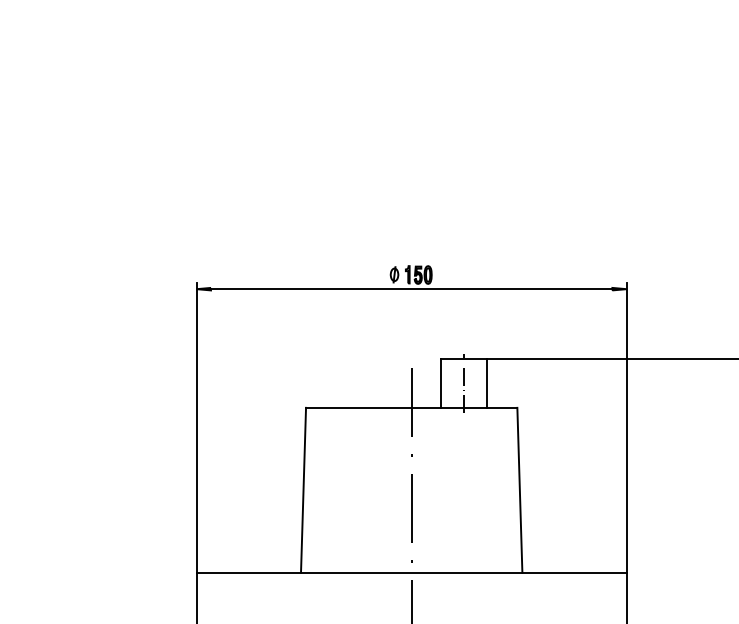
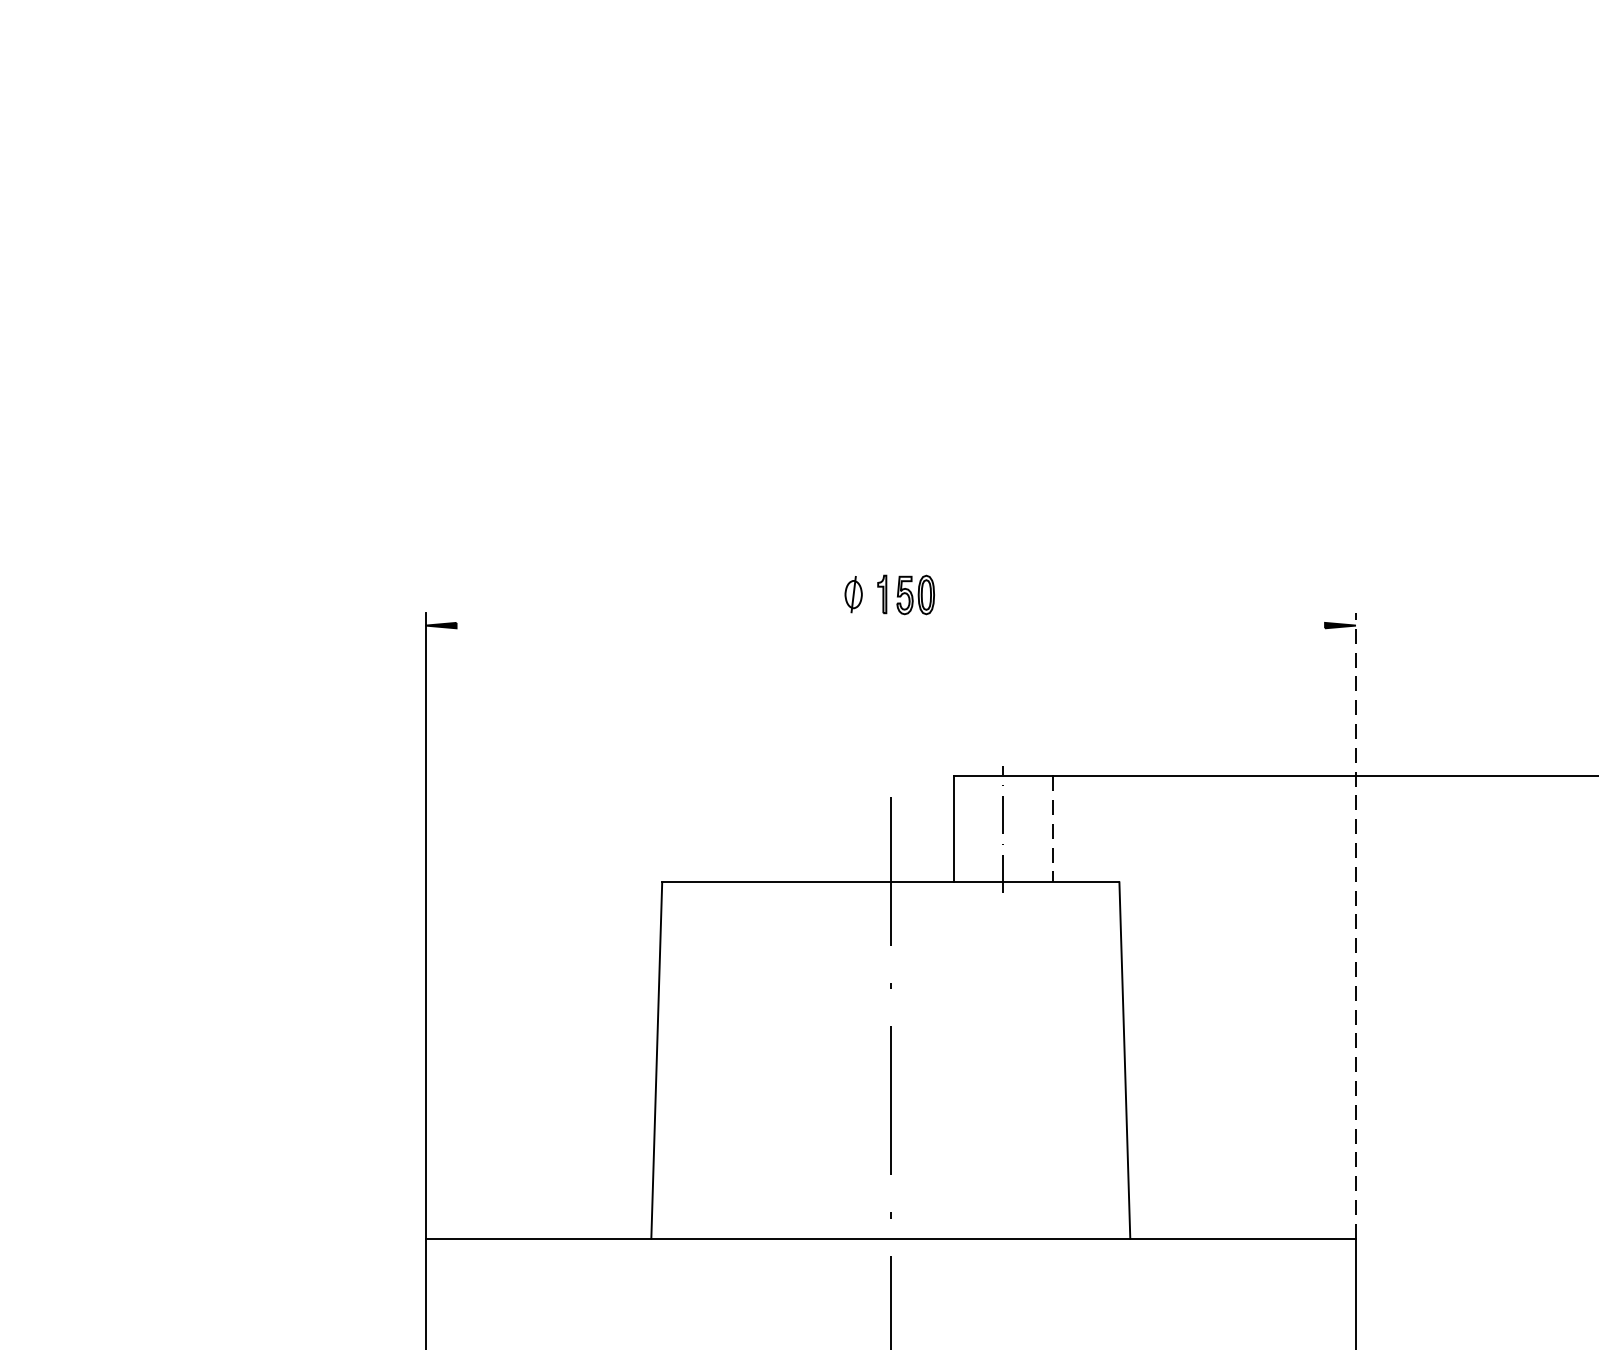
line: (411, 289) -> (890, 626), removed
line: (486, 383) -> (1052, 829), solid -> dashed
line: (626, 428) -> (1355, 927), solid -> dashed

